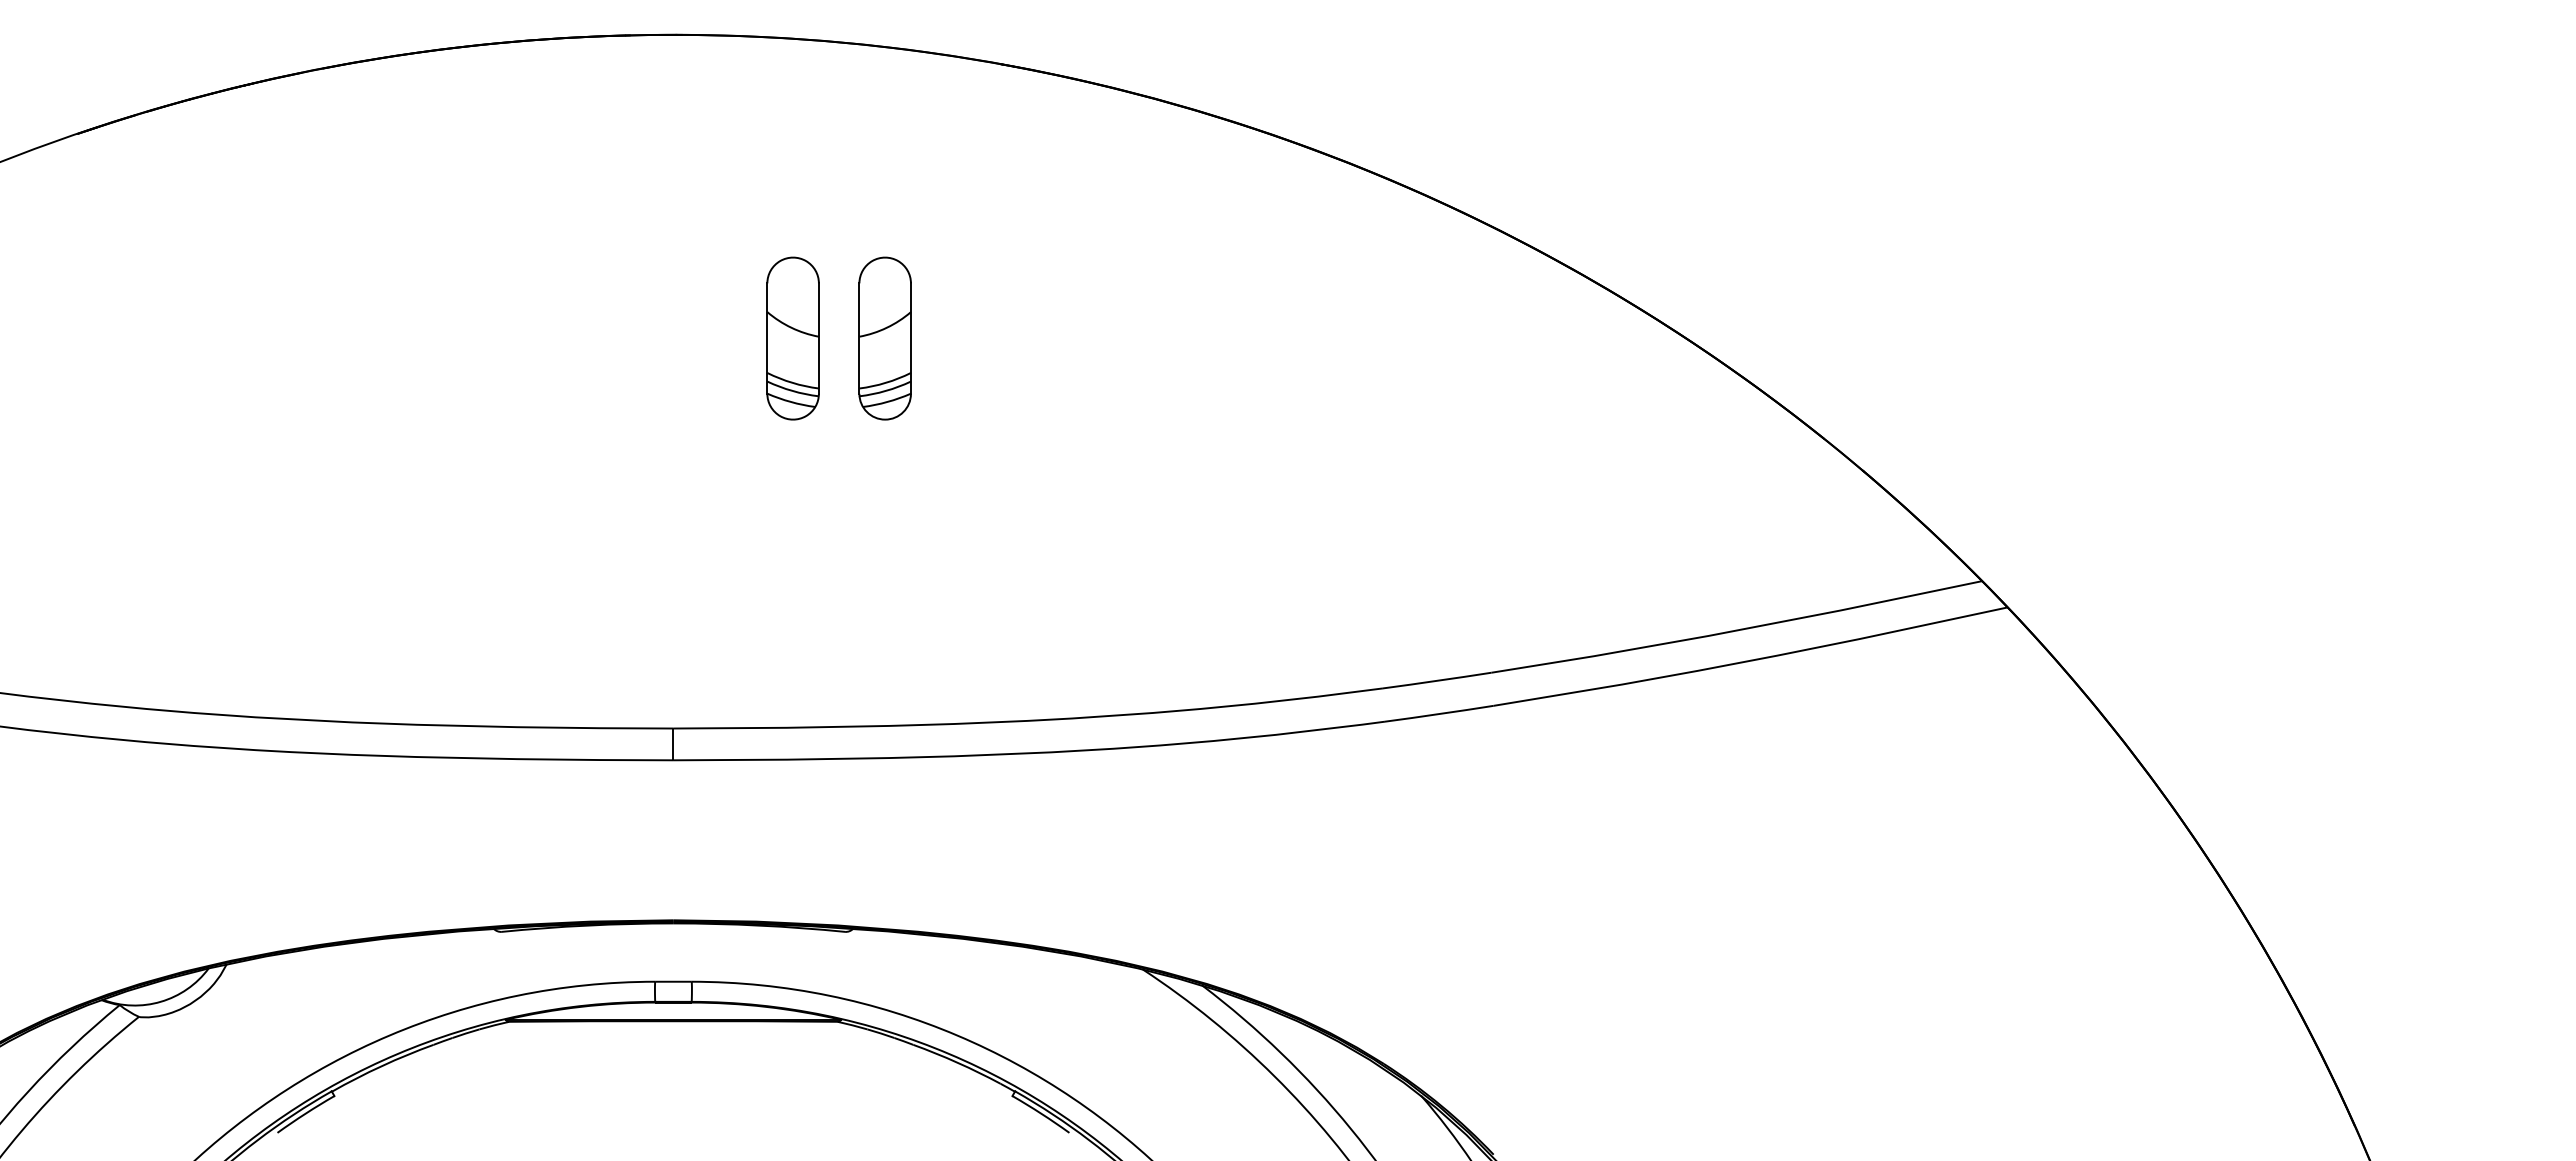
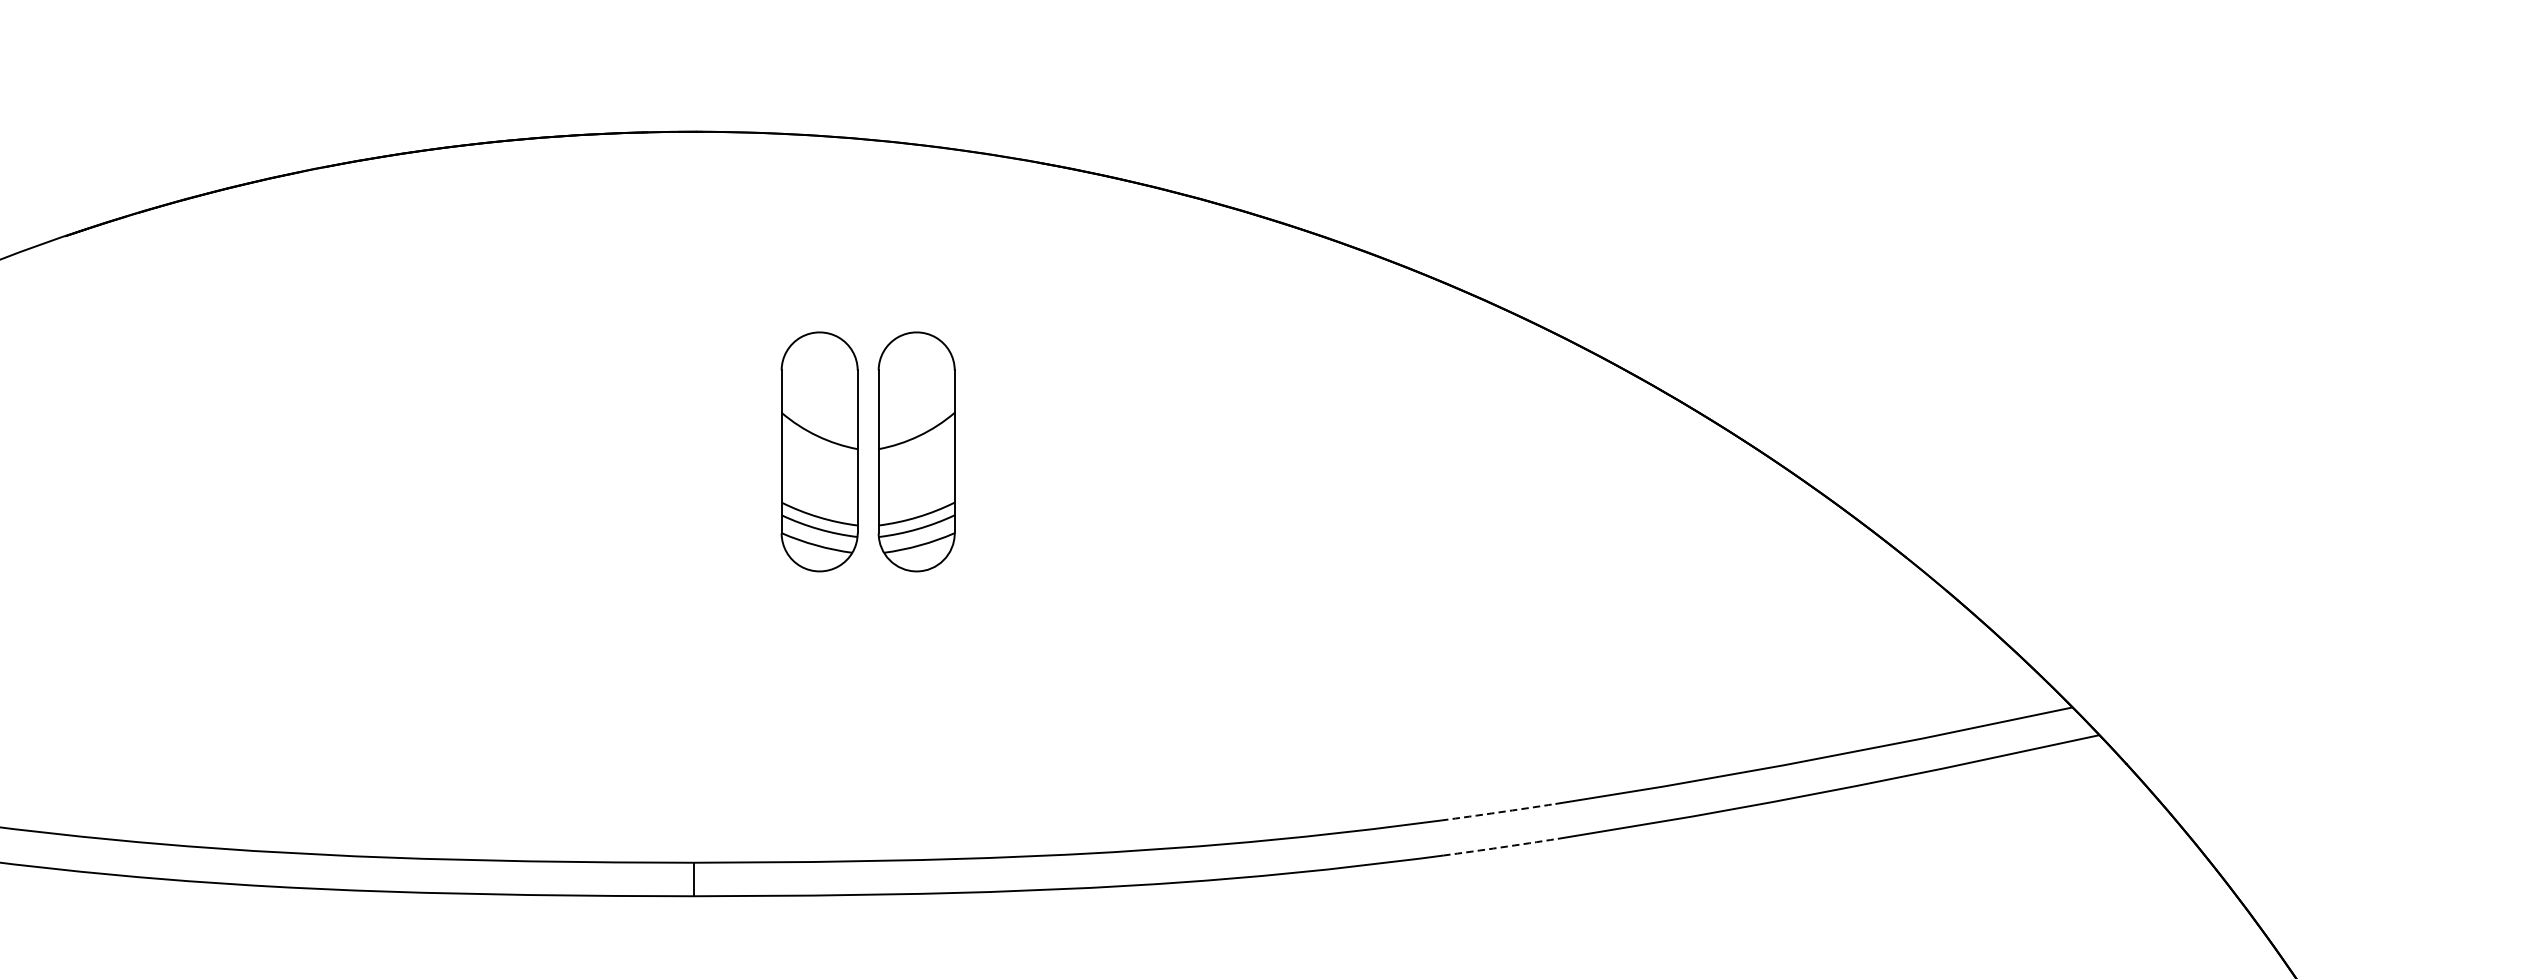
part: (792, 338) -> (818, 451), size x1.4
part: (884, 338) -> (915, 451), size x1.4
arc: (1437, 680) -> (1498, 812), solid -> dashed
arc: (1439, 714) -> (1500, 847), solid -> dashed

